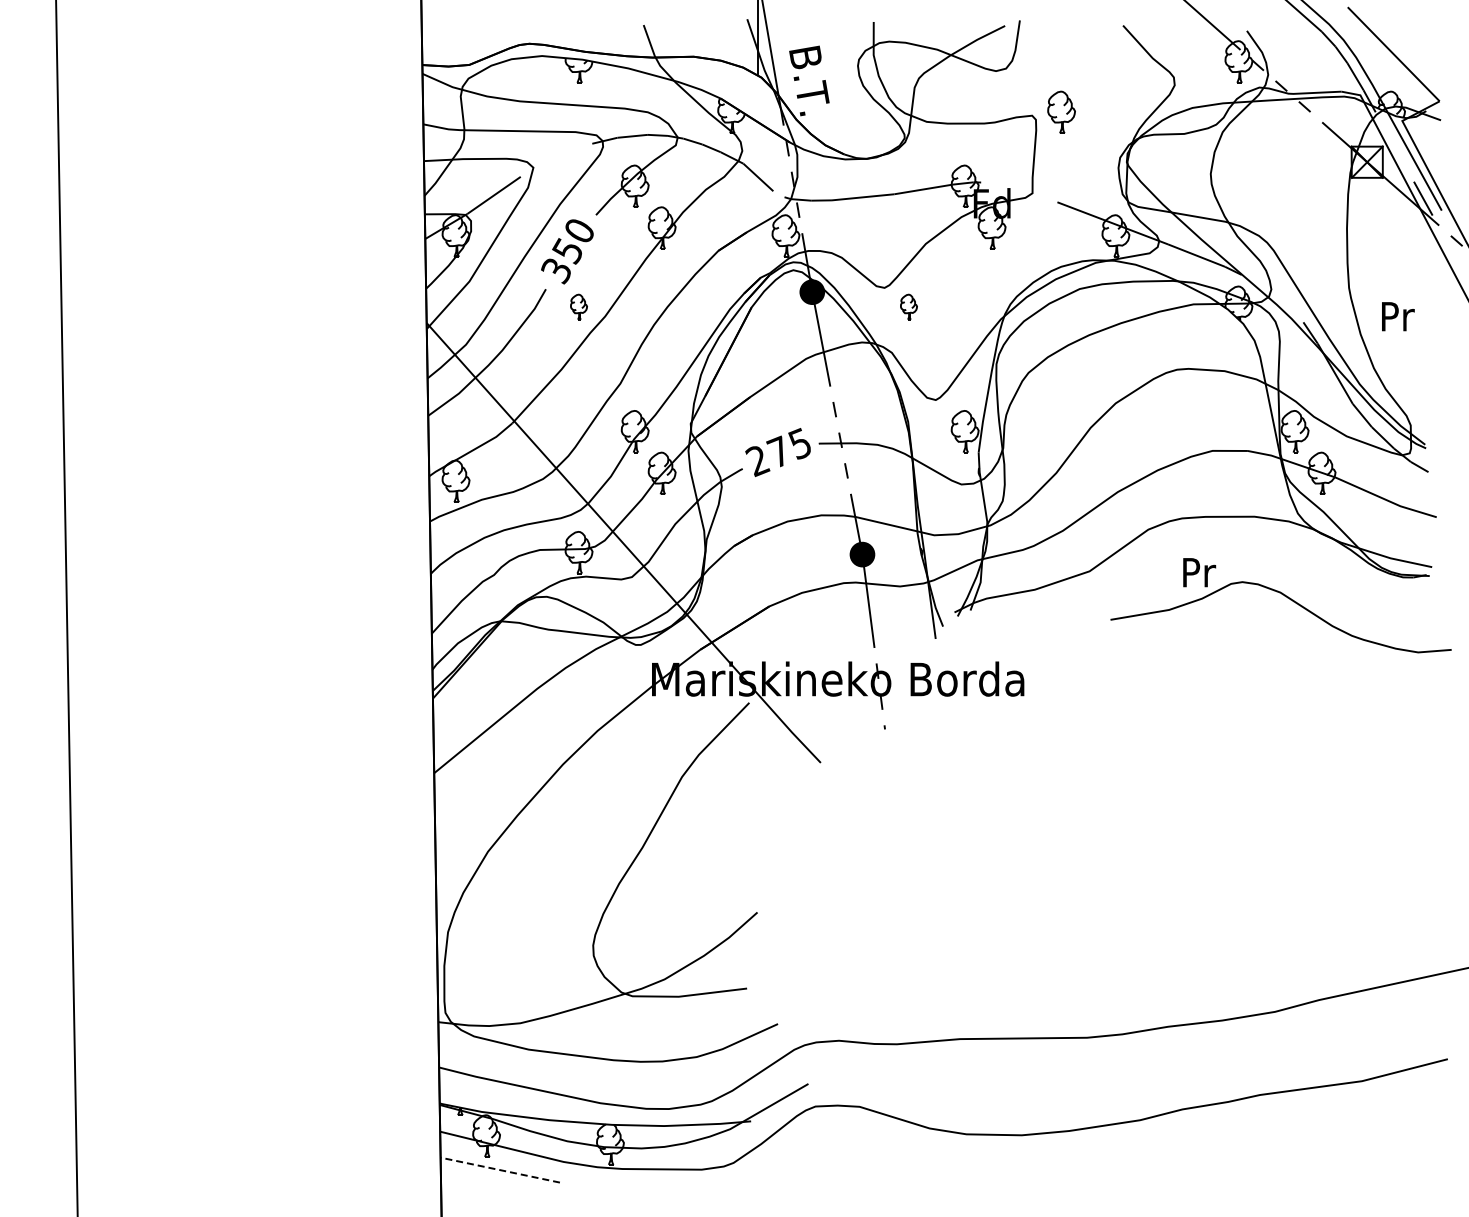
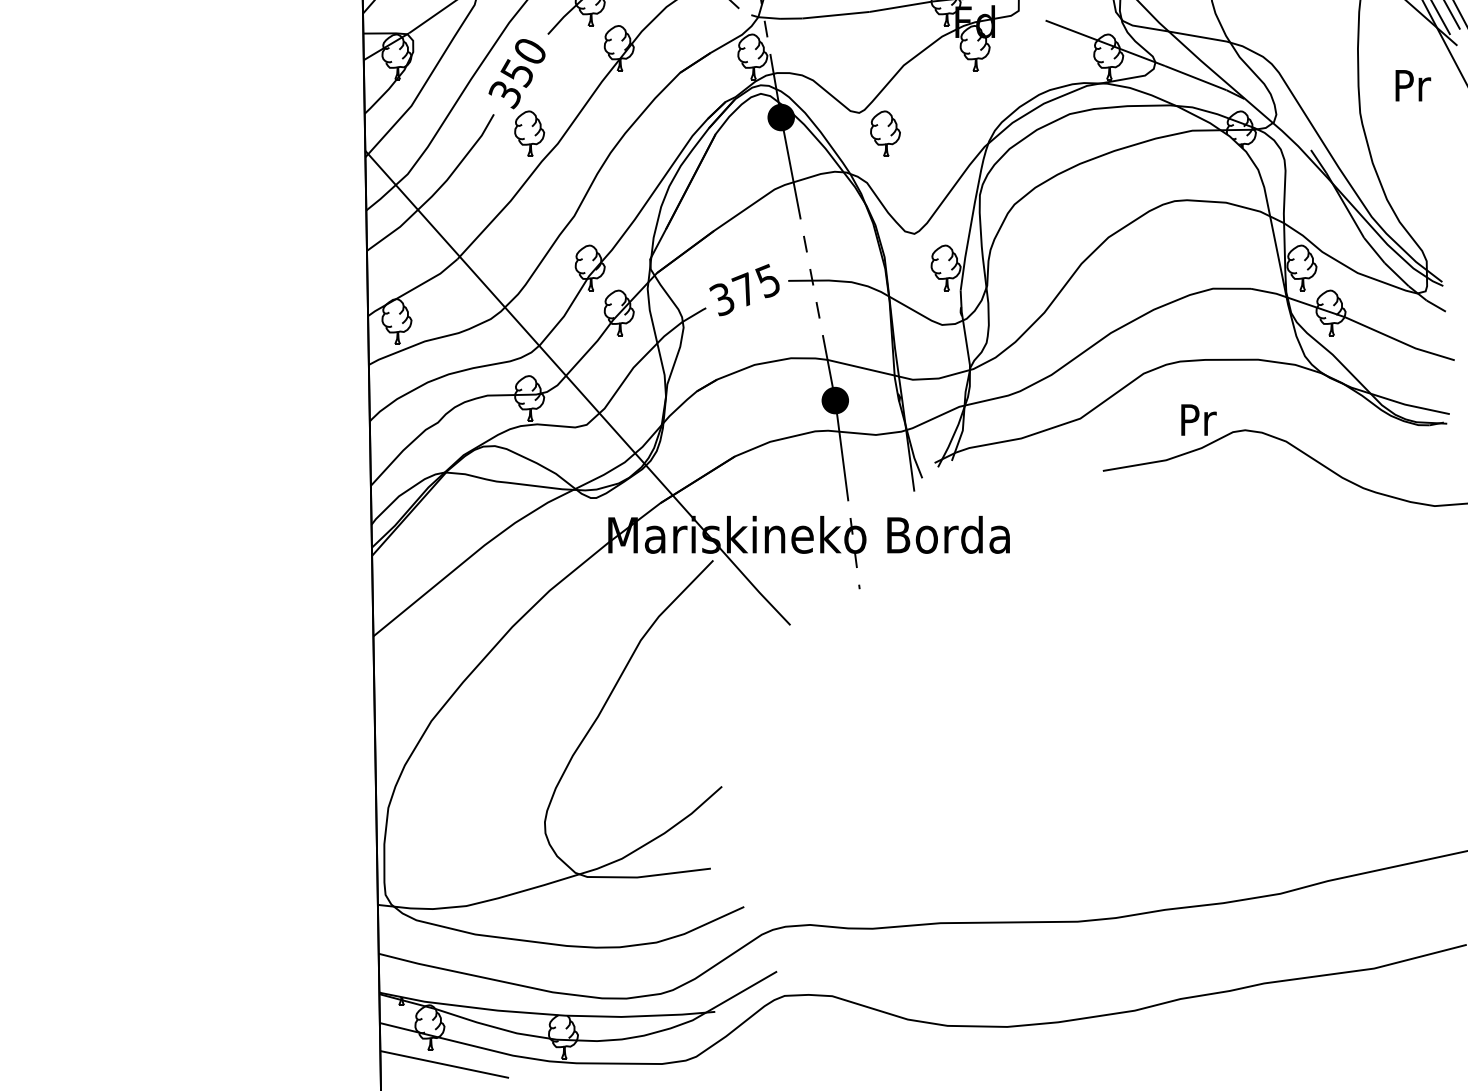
part: (578, 306) -> (529, 132), size x1.67
part: (908, 306) -> (884, 132), size x1.67
text: (1398, 316) -> (1413, 85), moved
text: (757, 461) -> (722, 300), 275 -> 375
line: (500, 1170) -> (444, 1064), dashed -> solid

